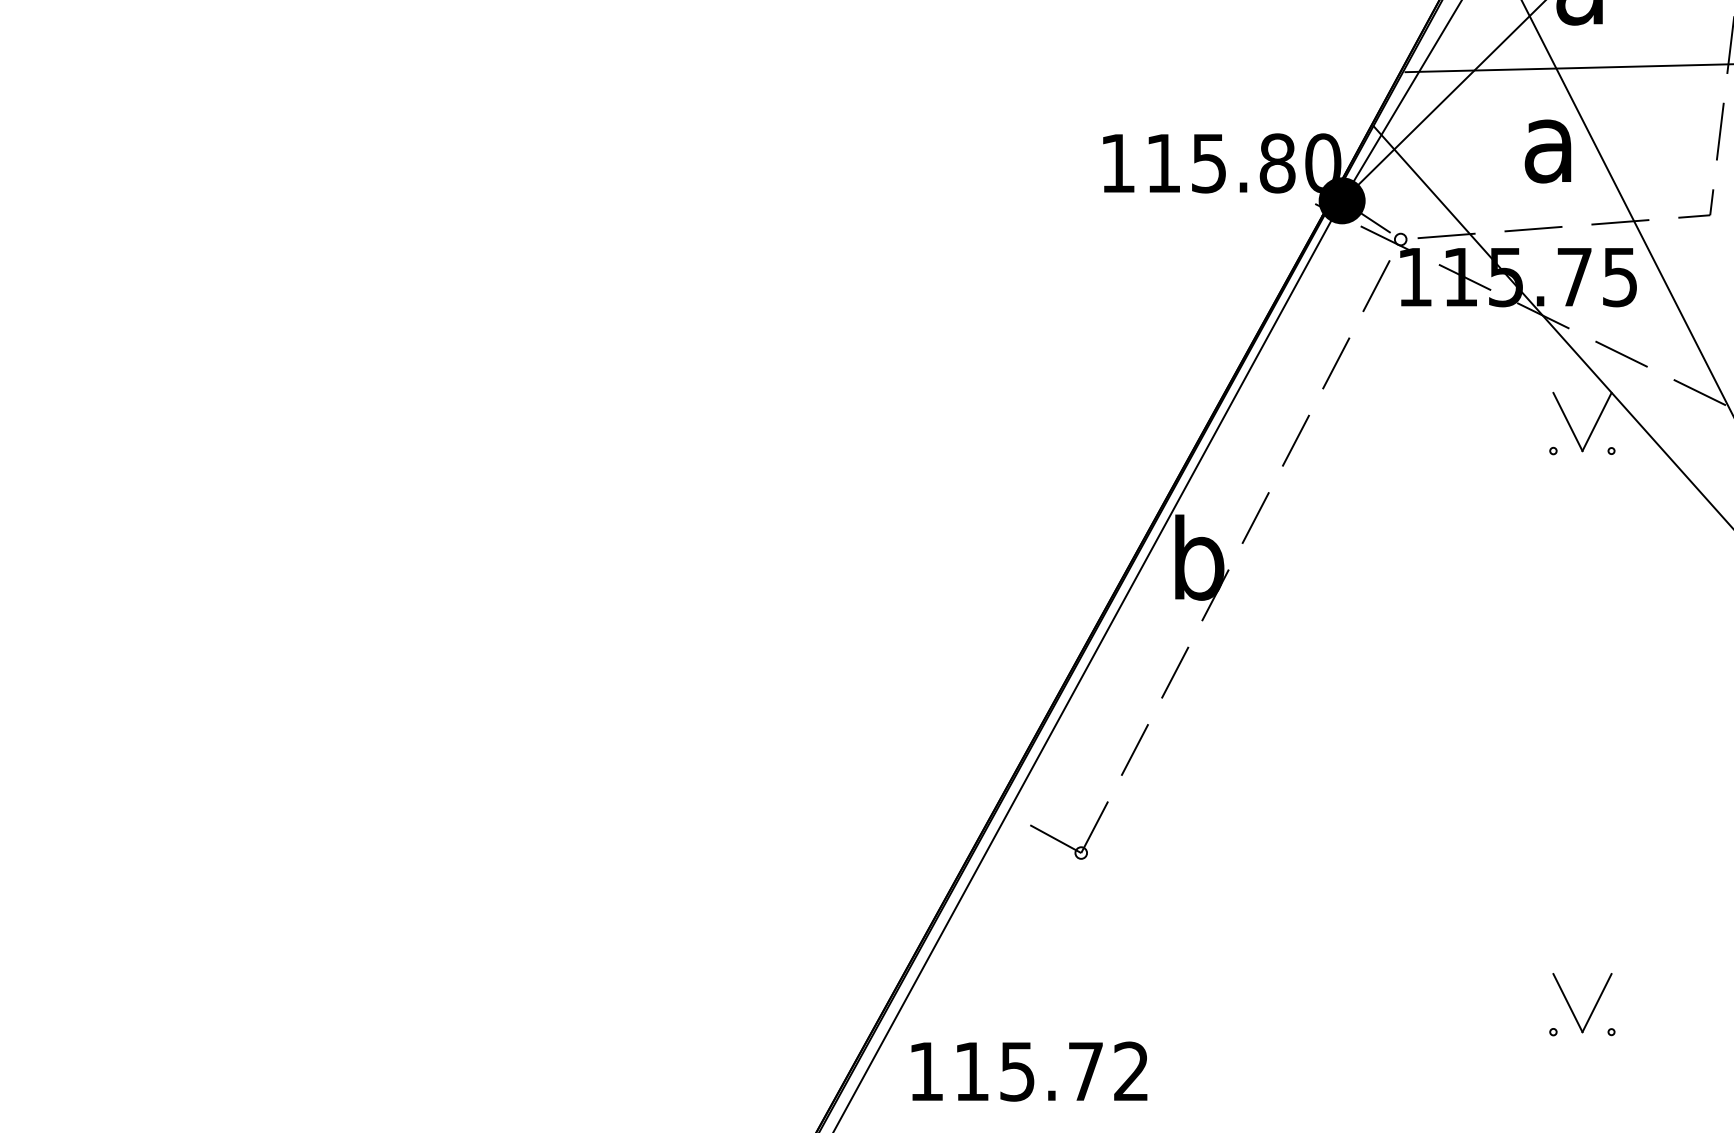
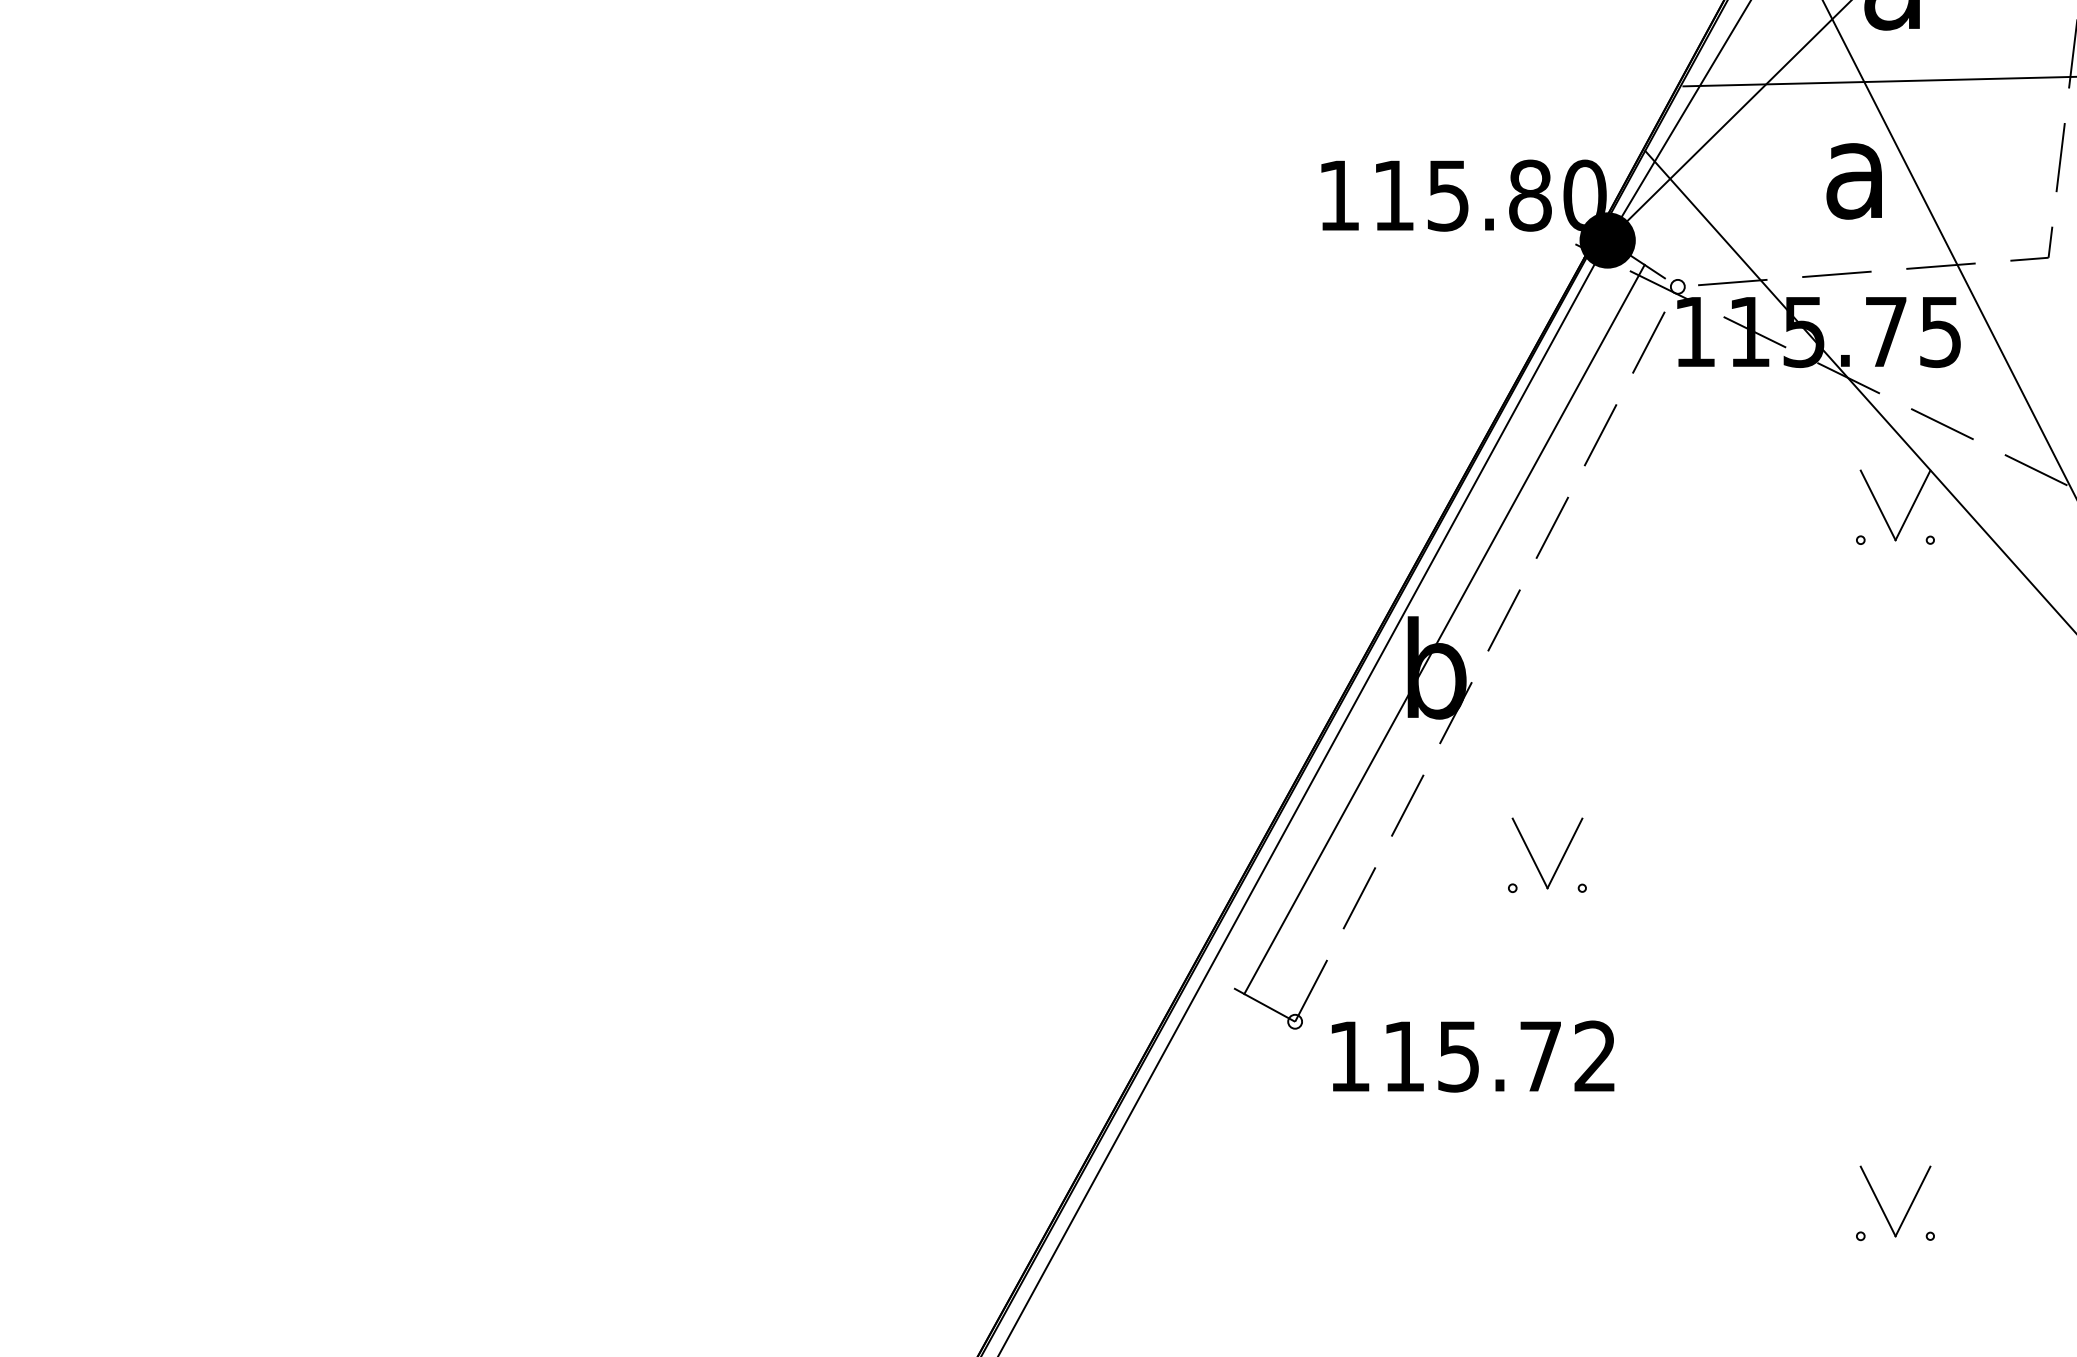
line: (1205, 525) -> (1444, 629), added
part: (1281, 719) -> (1535, 861), added
text: (1028, 1071) -> (1472, 1056), moved

